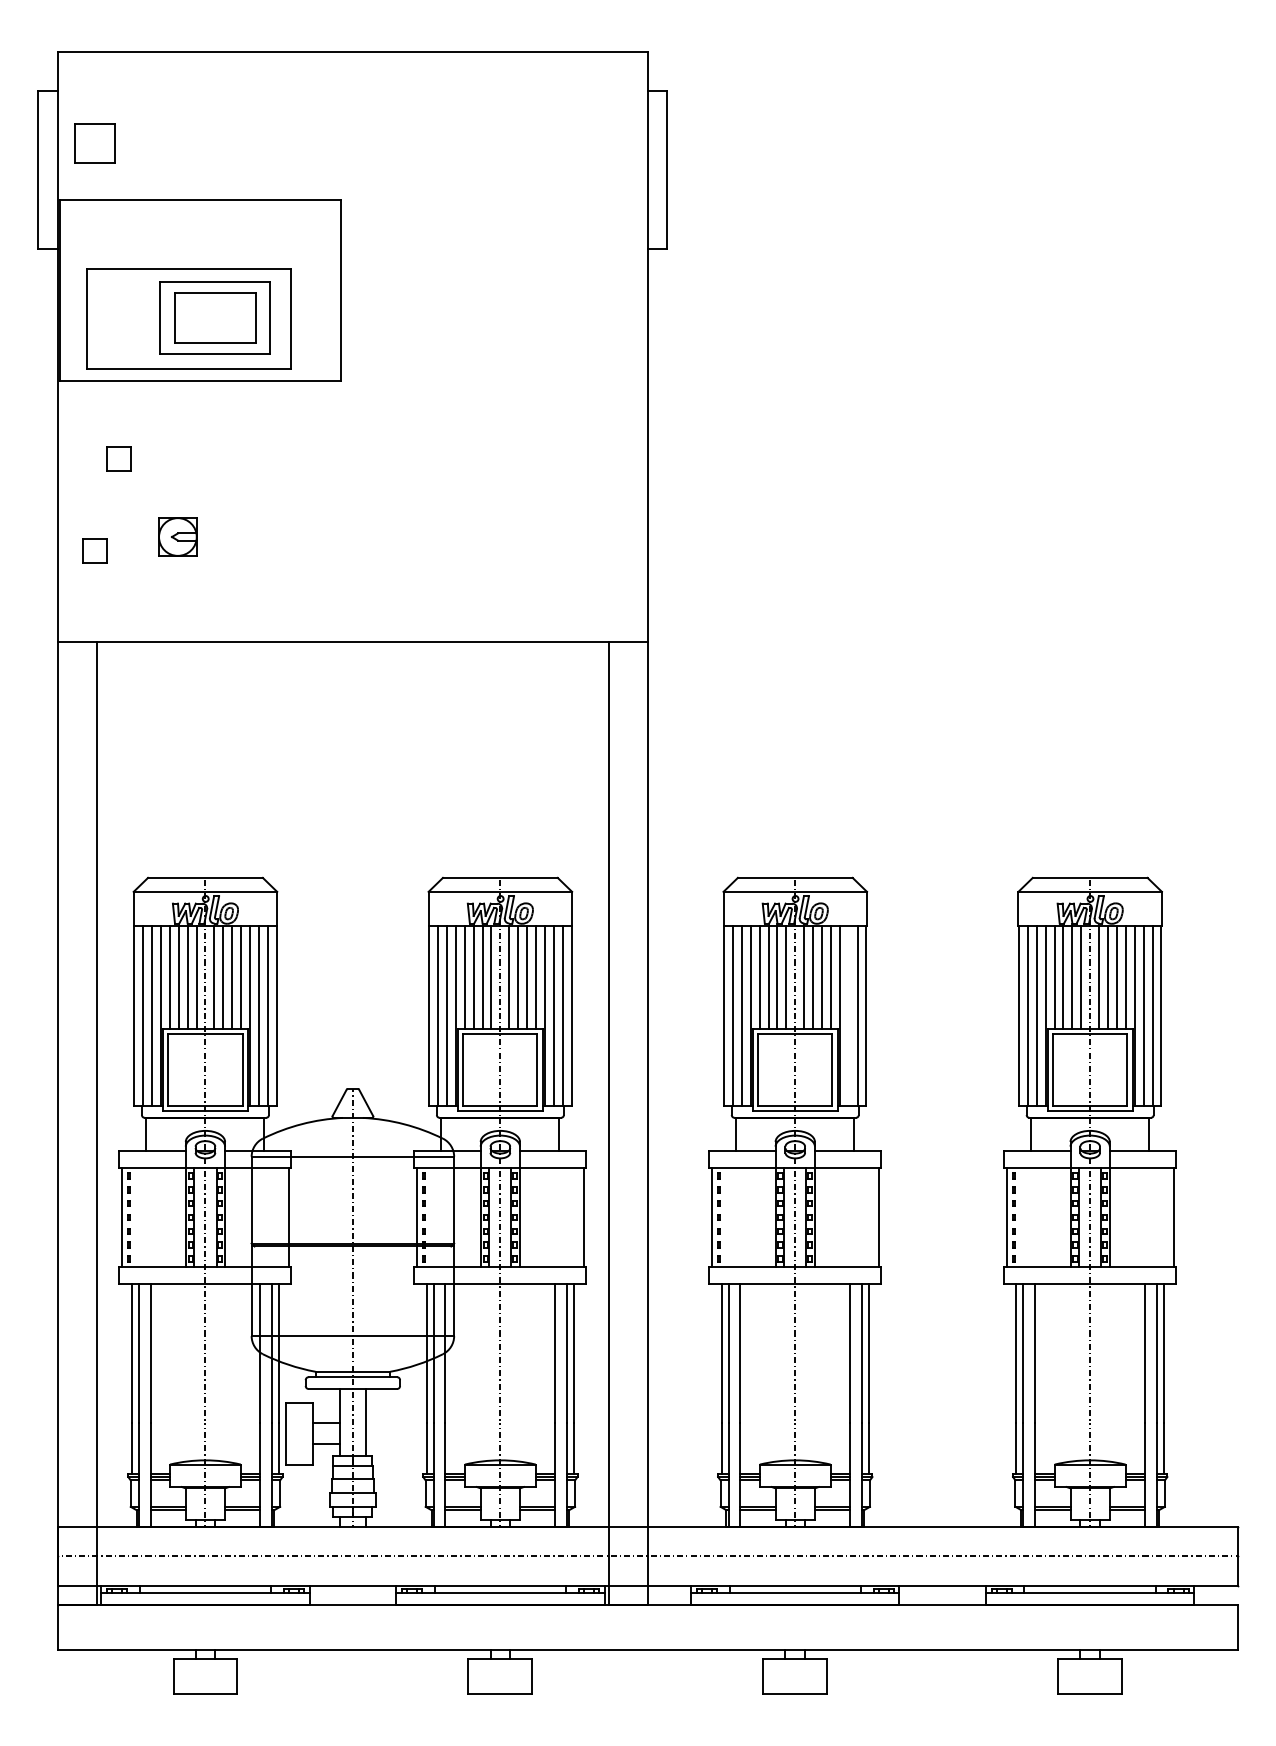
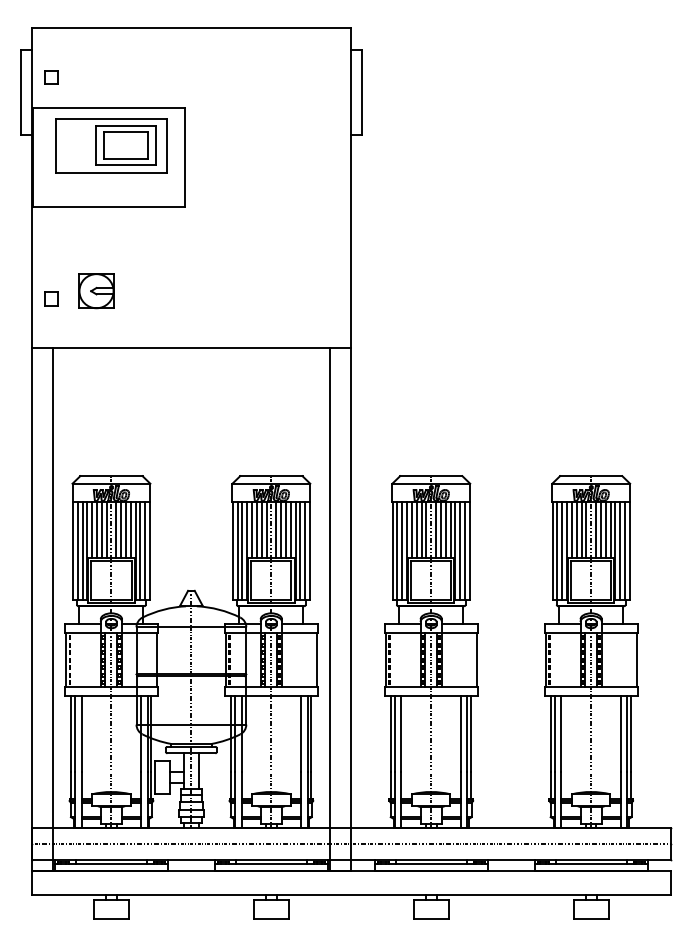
part: (94, 142) -> (51, 77), size x0.62
part: (188, 317) -> (111, 145), moved
part: (118, 458) -> (64, 248), removed
part: (177, 537) -> (96, 291), size x1.67
line: (849, 1015) -> (460, 550), added

